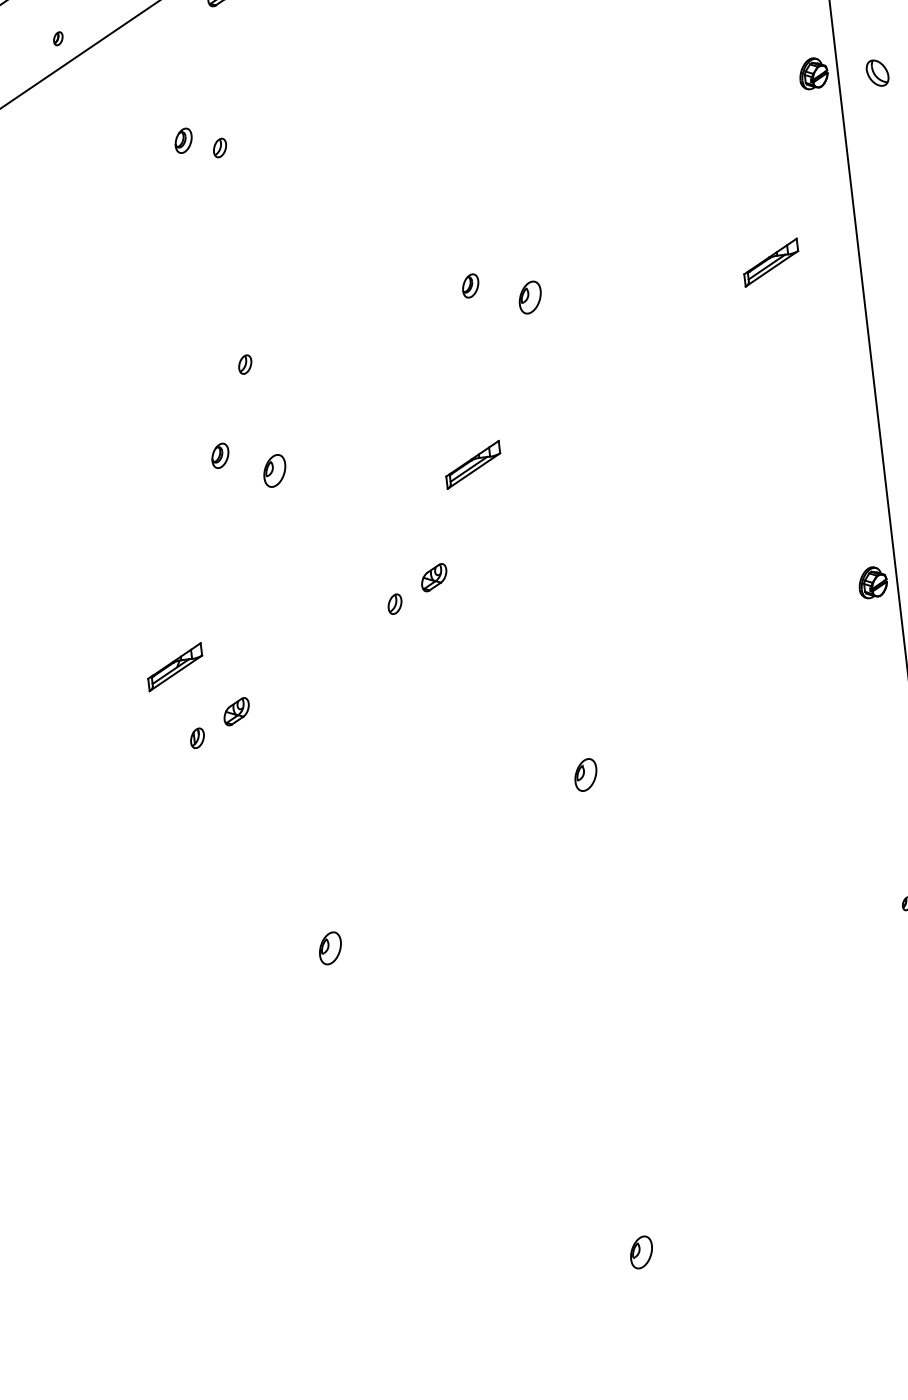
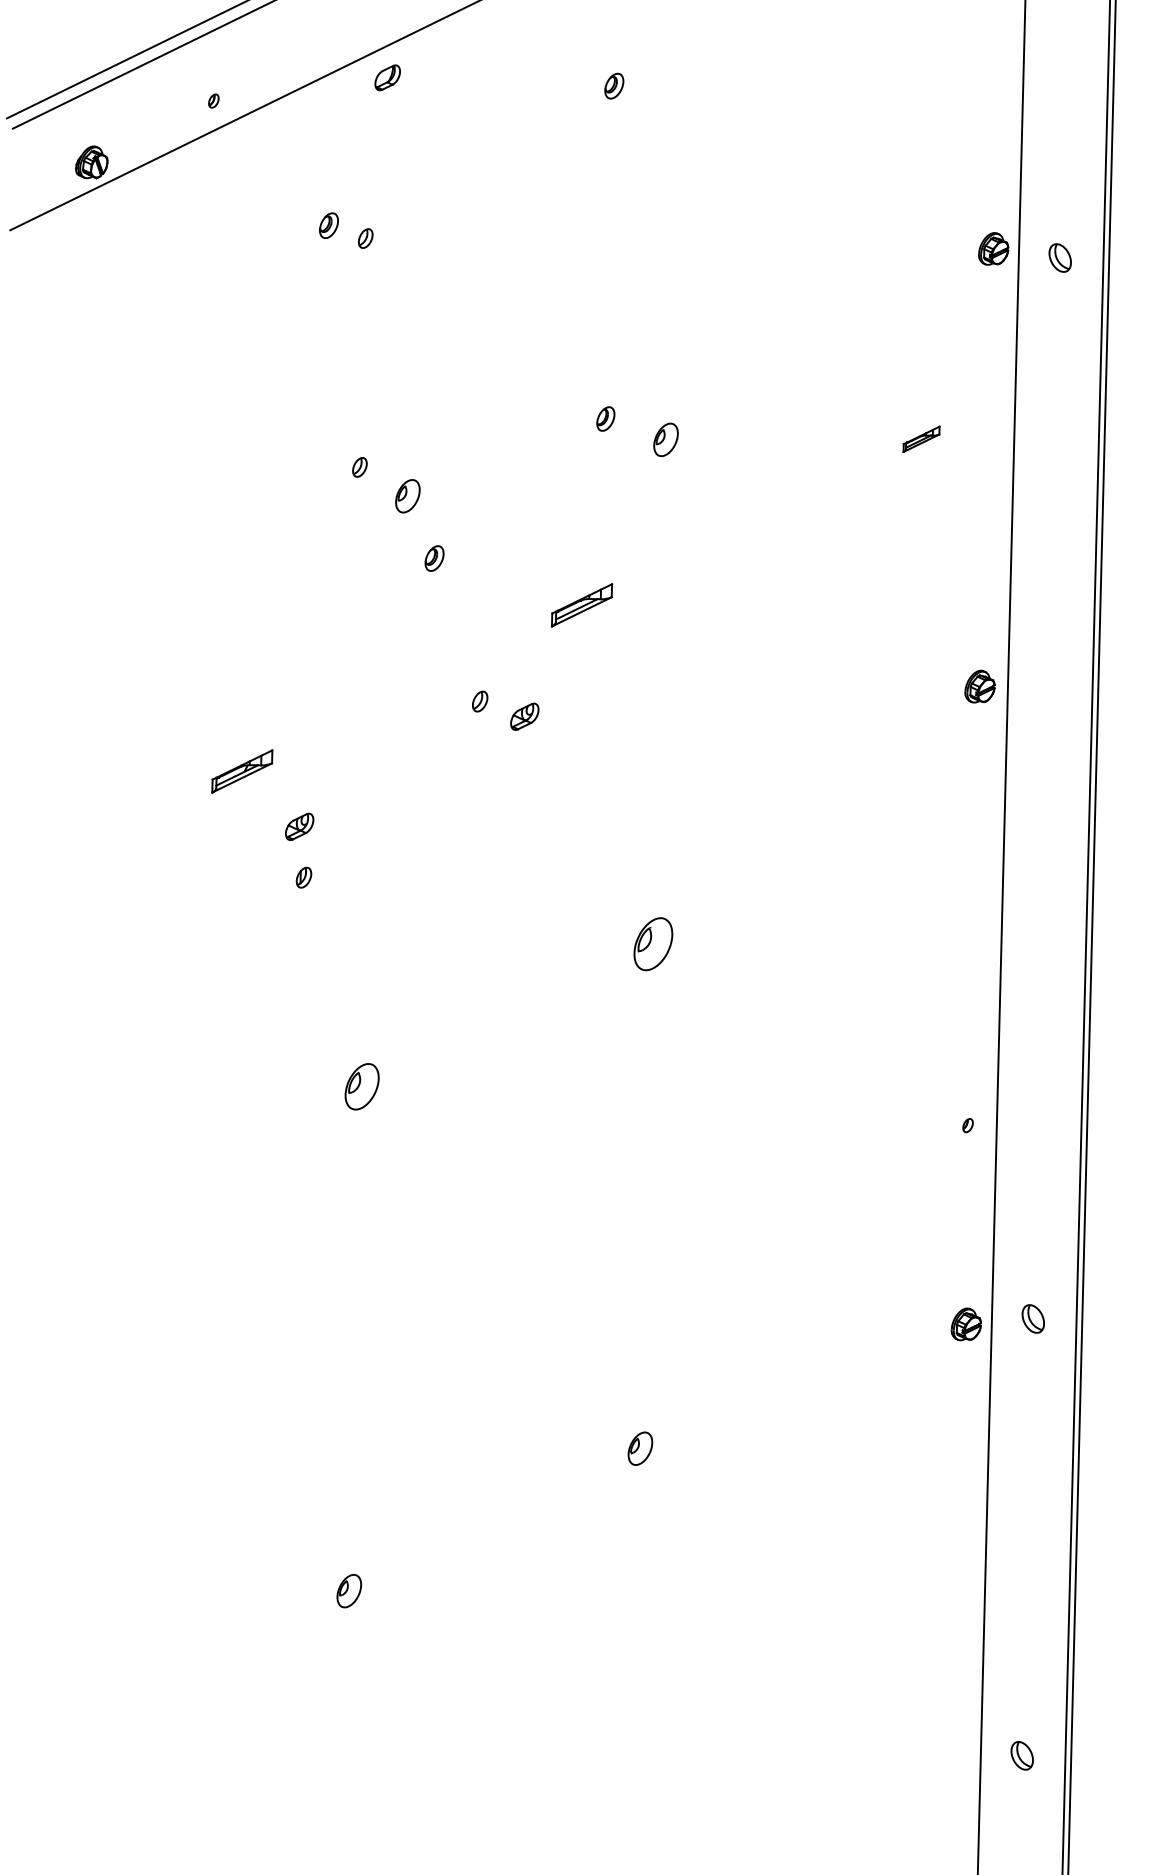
part: (771, 262) -> (921, 439), size x0.6
part: (220, 455) -> (434, 558), moved
part: (274, 471) -> (407, 496), moved
part: (872, 582) -> (979, 686), moved
part: (395, 604) -> (480, 701), moved
part: (196, 738) -> (303, 877), moved
part: (585, 775) -> (652, 944), size x1.6
part: (329, 948) -> (361, 1086), size x1.4

